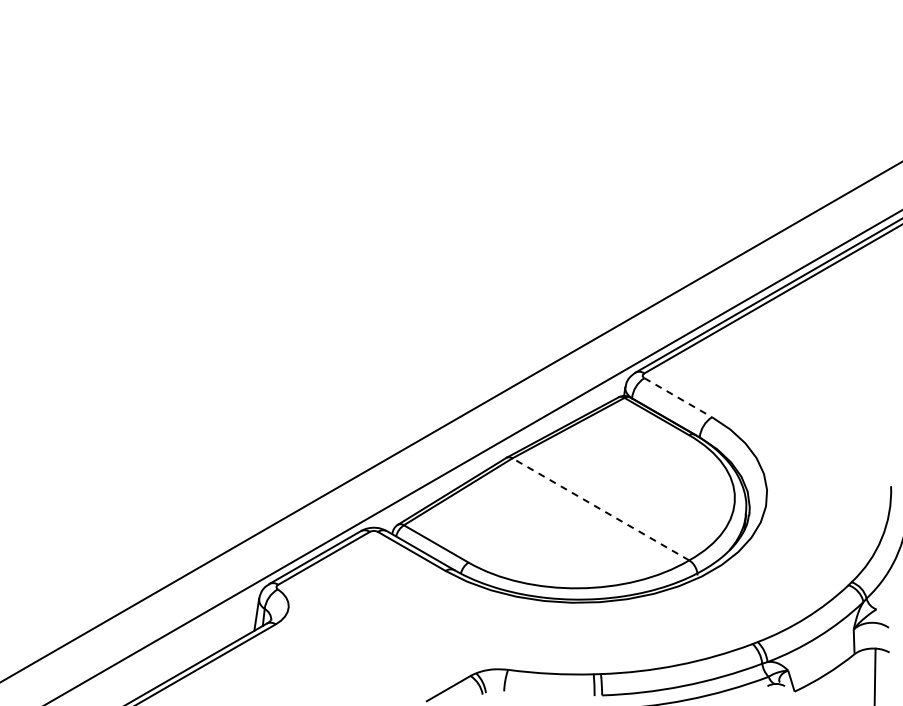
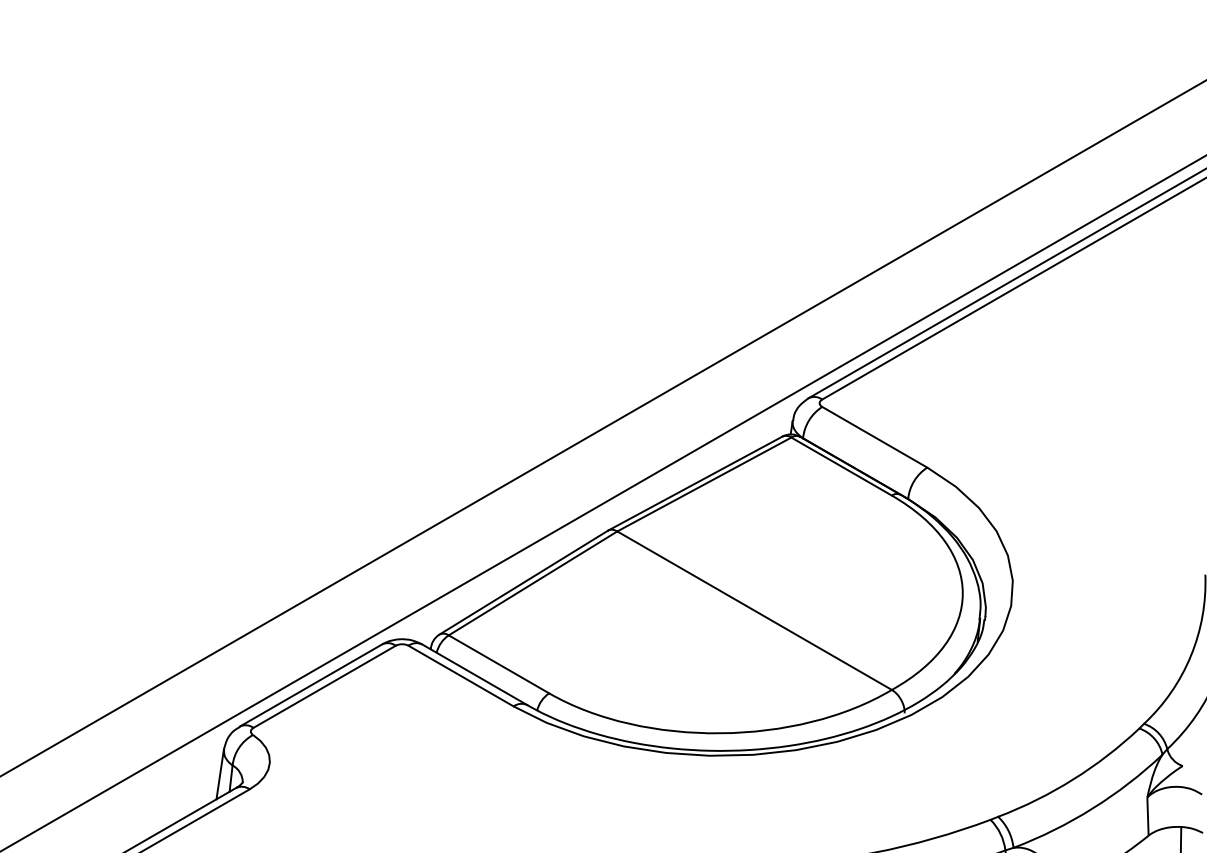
line: (678, 397) -> (875, 436), dashed -> solid
line: (600, 509) -> (754, 610), dashed -> solid

